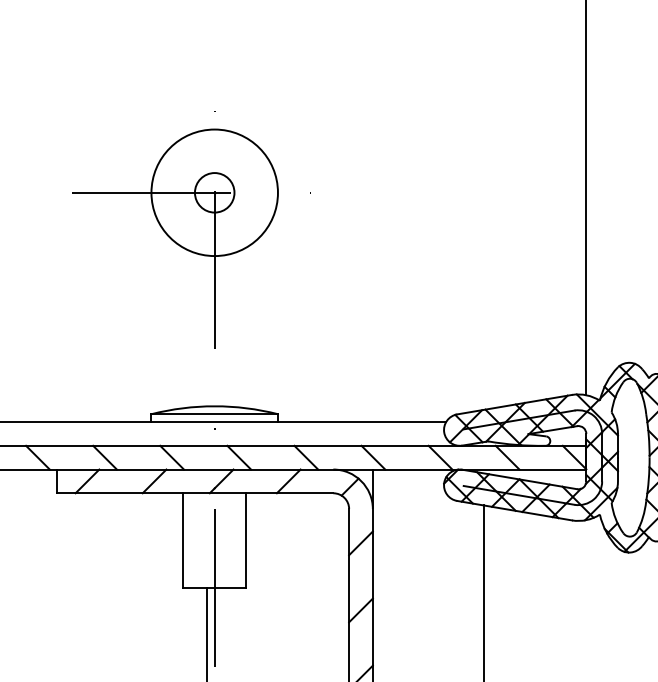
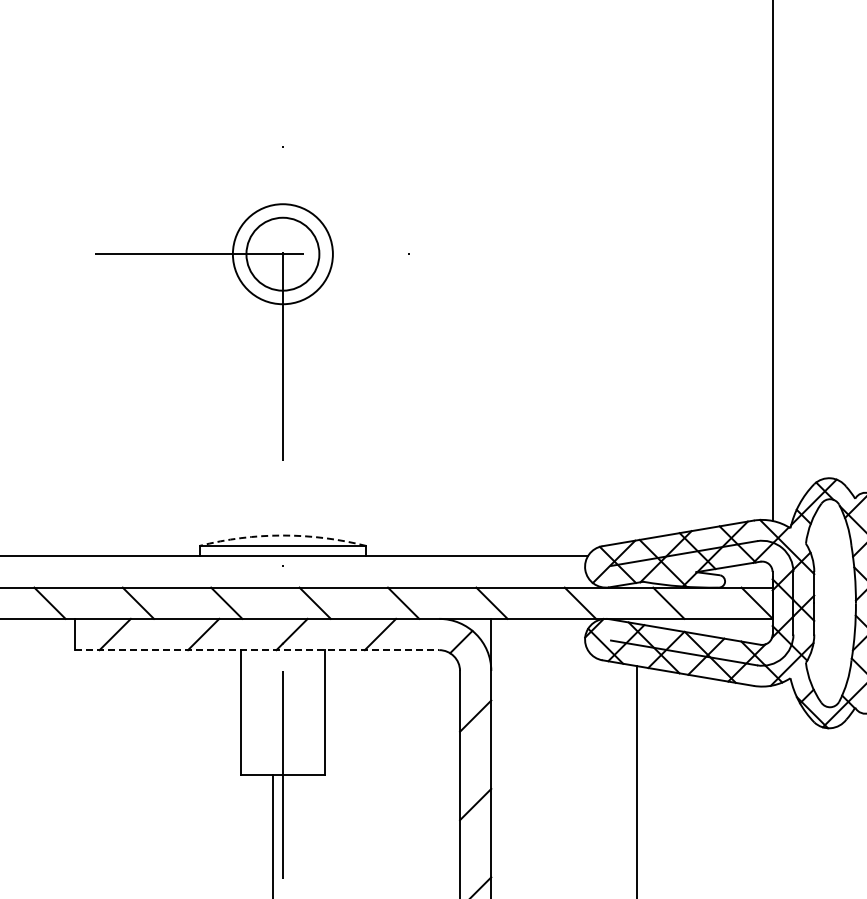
circle: (214, 192) -> (282, 253), size x0.6
circle: (214, 193) -> (282, 254), size x1.4
arc: (214, 406) -> (282, 535), solid -> dashed
line: (195, 493) -> (257, 650), solid -> dashed

